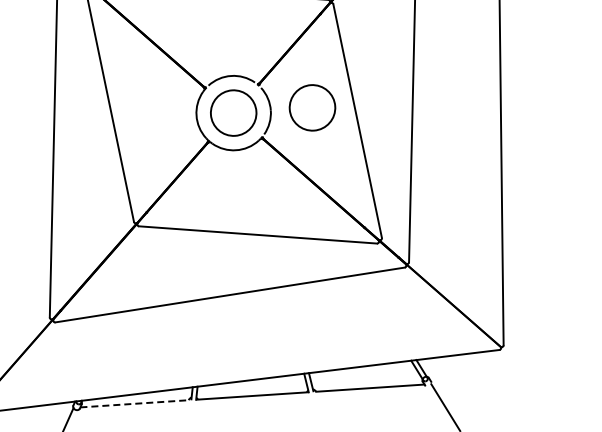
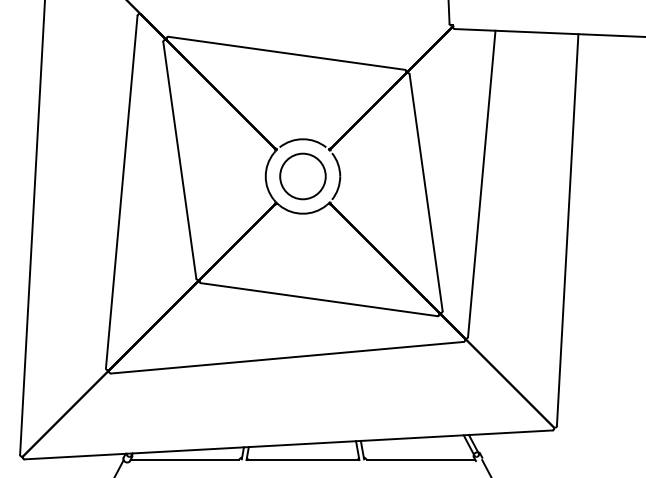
circle: (312, 107) -> (381, 176), removed
line: (135, 403) -> (185, 459), dashed -> solid

